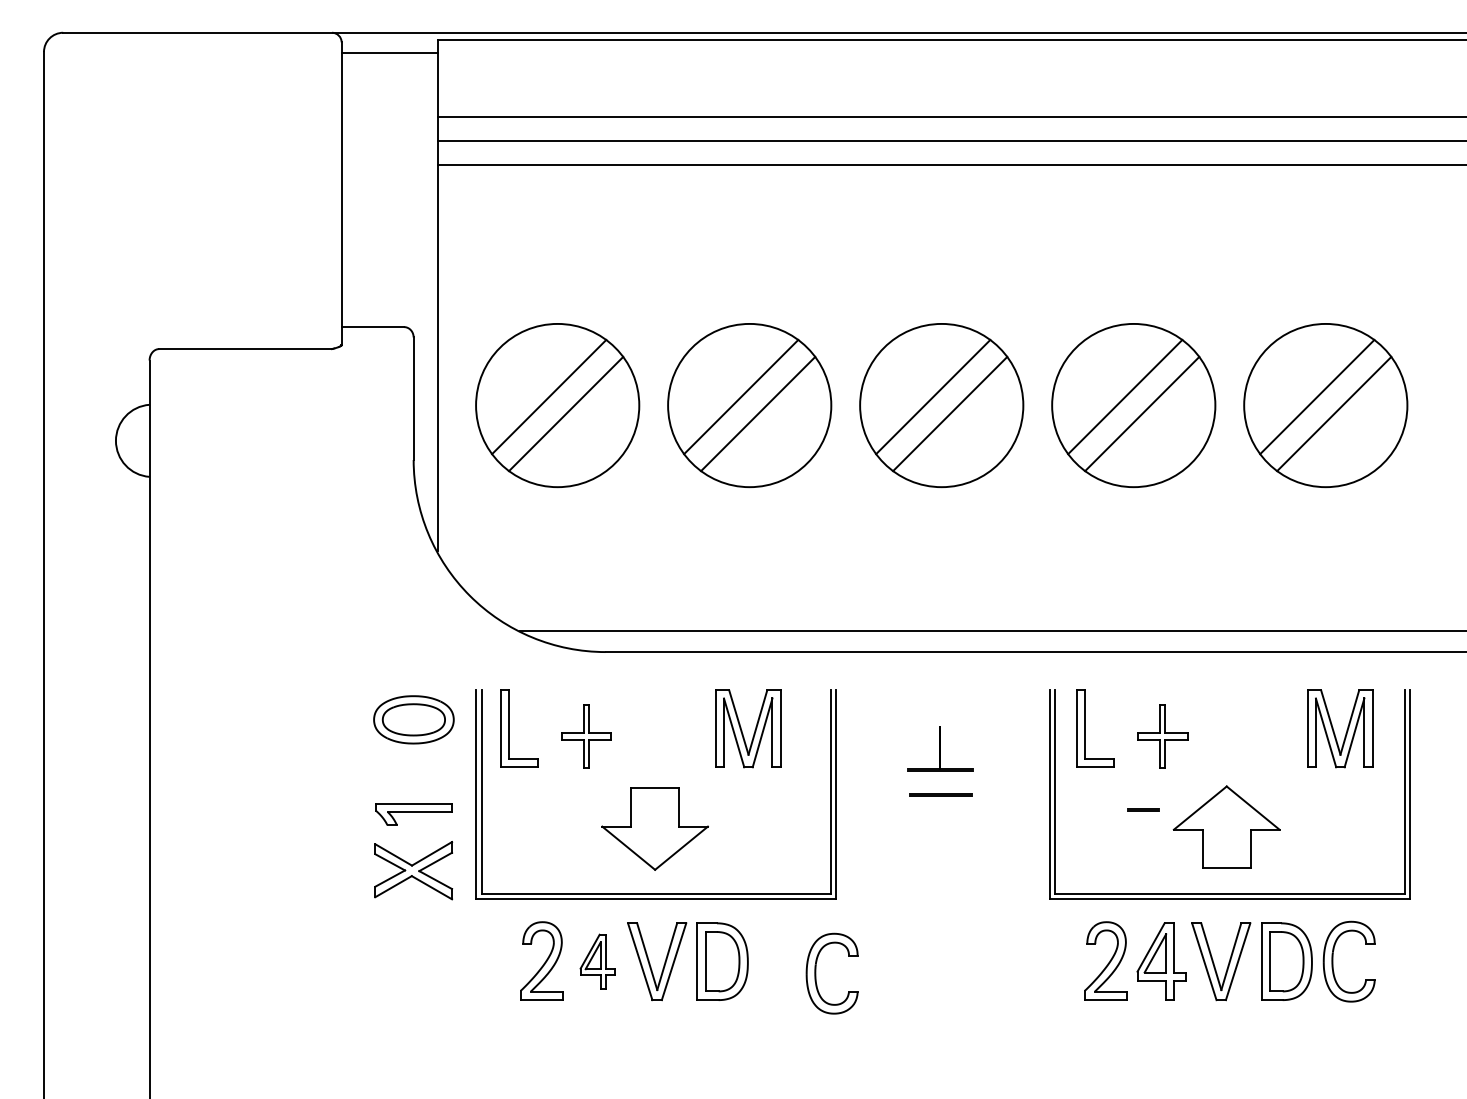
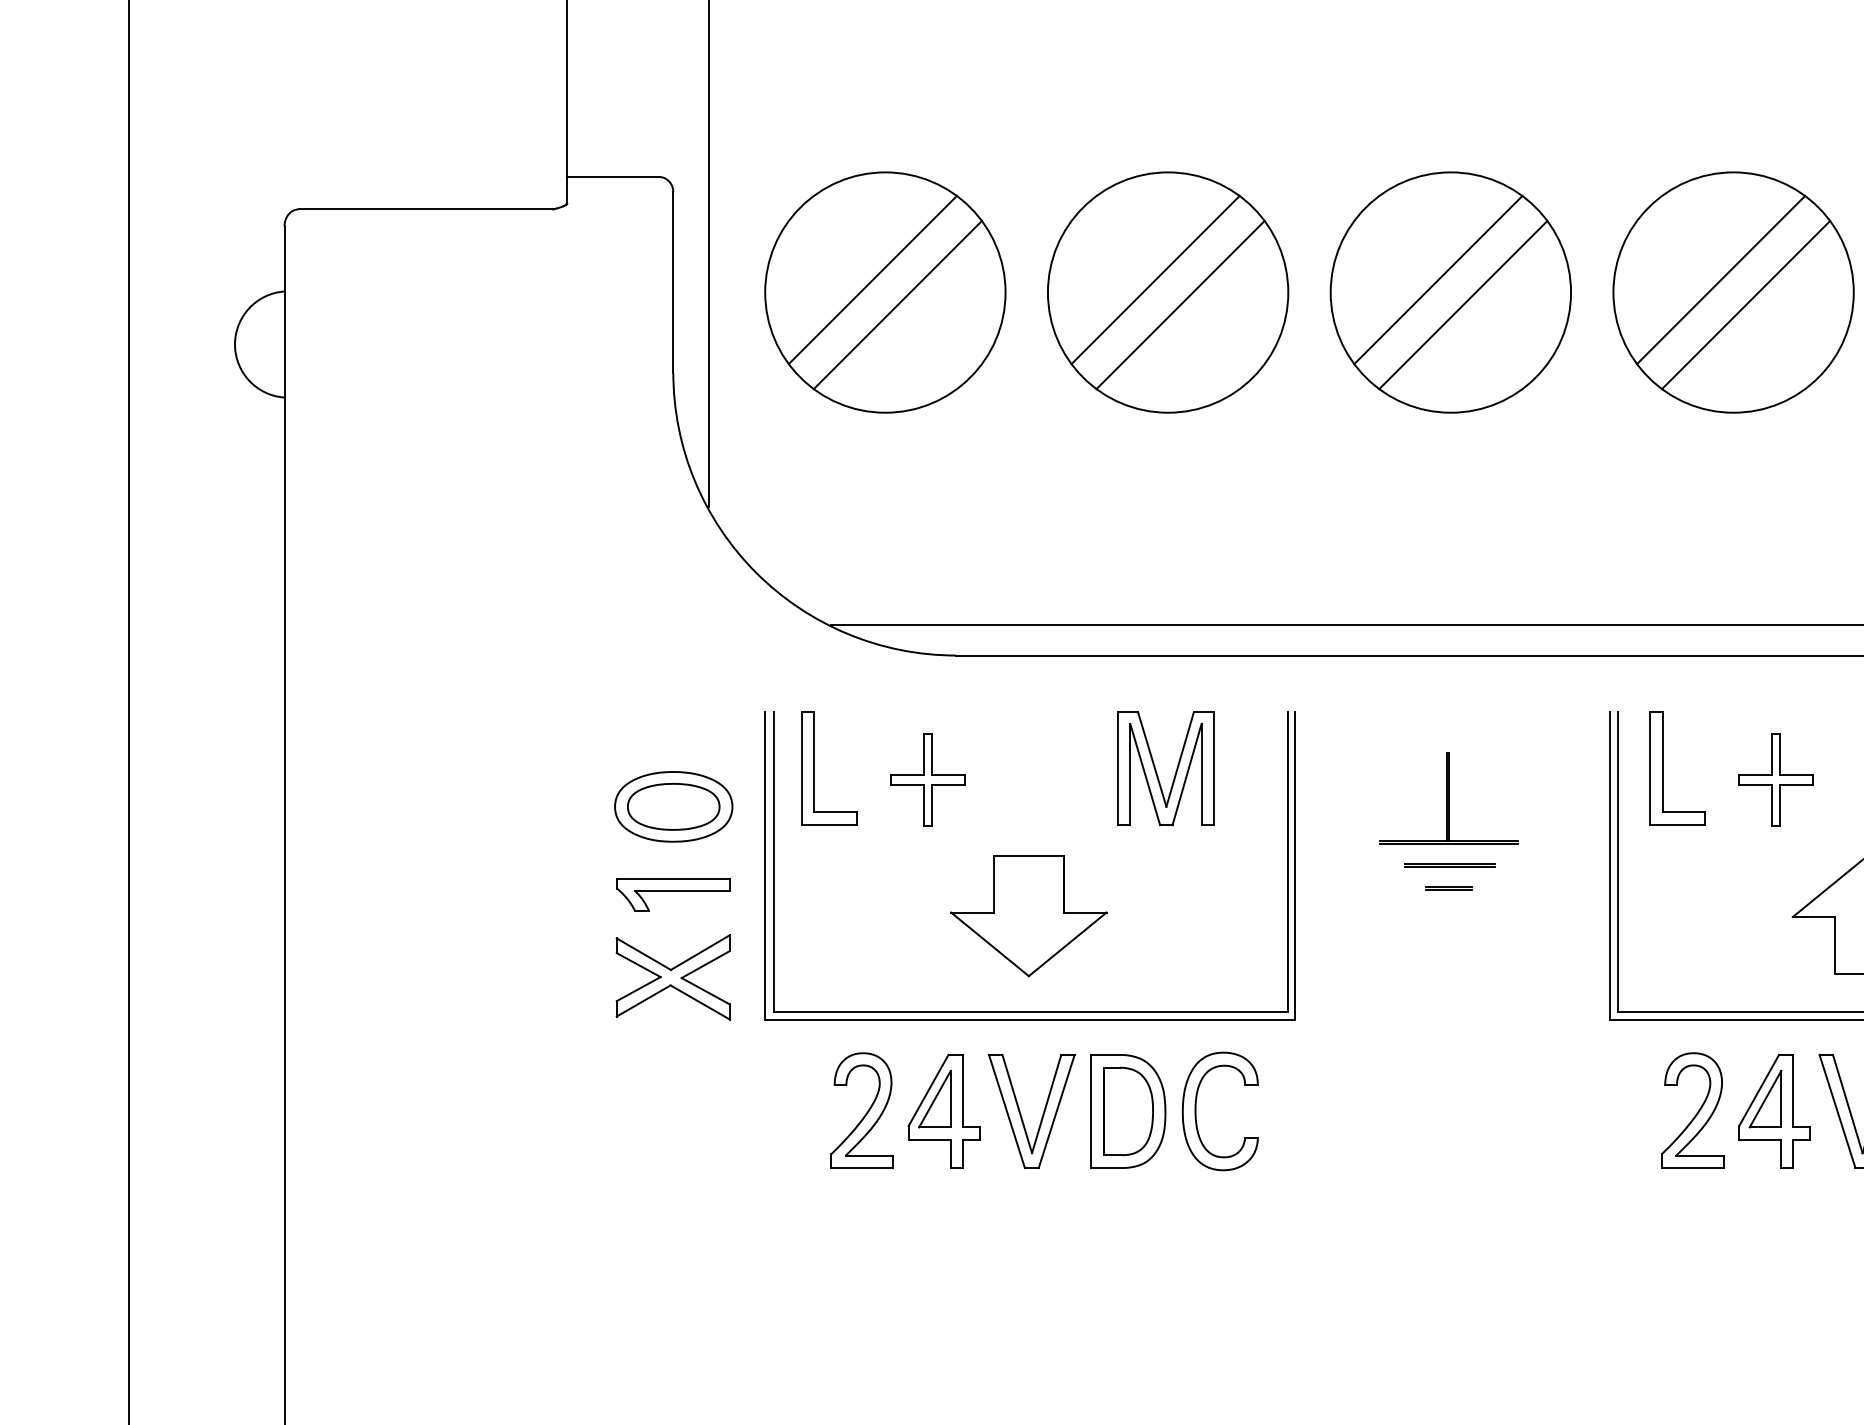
part: (413, 719) -> (673, 806), moved
part: (940, 748) -> (1449, 797), size x1.43
line: (1143, 809) -> (1449, 887), moved
part: (597, 961) -> (944, 1111), size x1.43
part: (816, 973) -> (1197, 1111), moved

